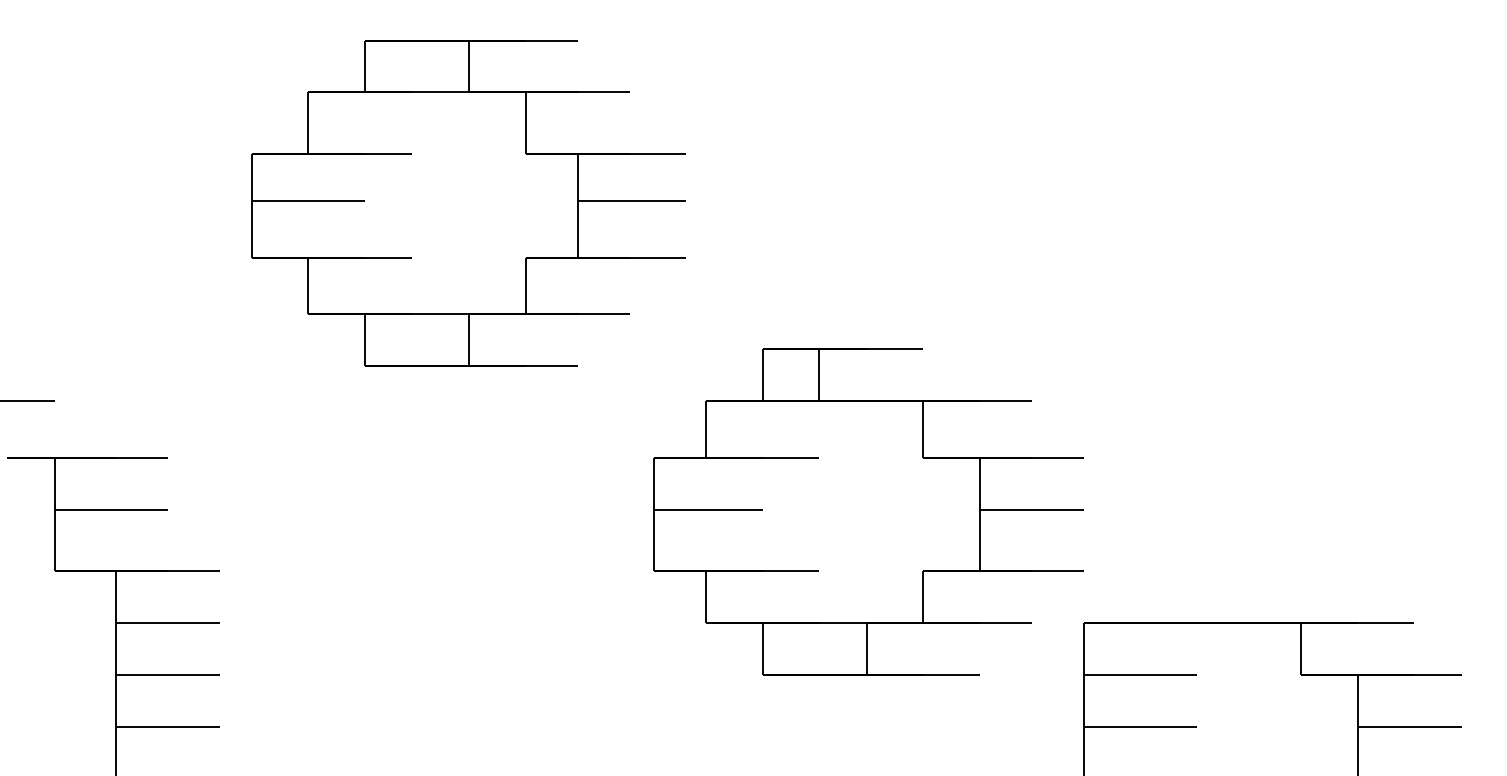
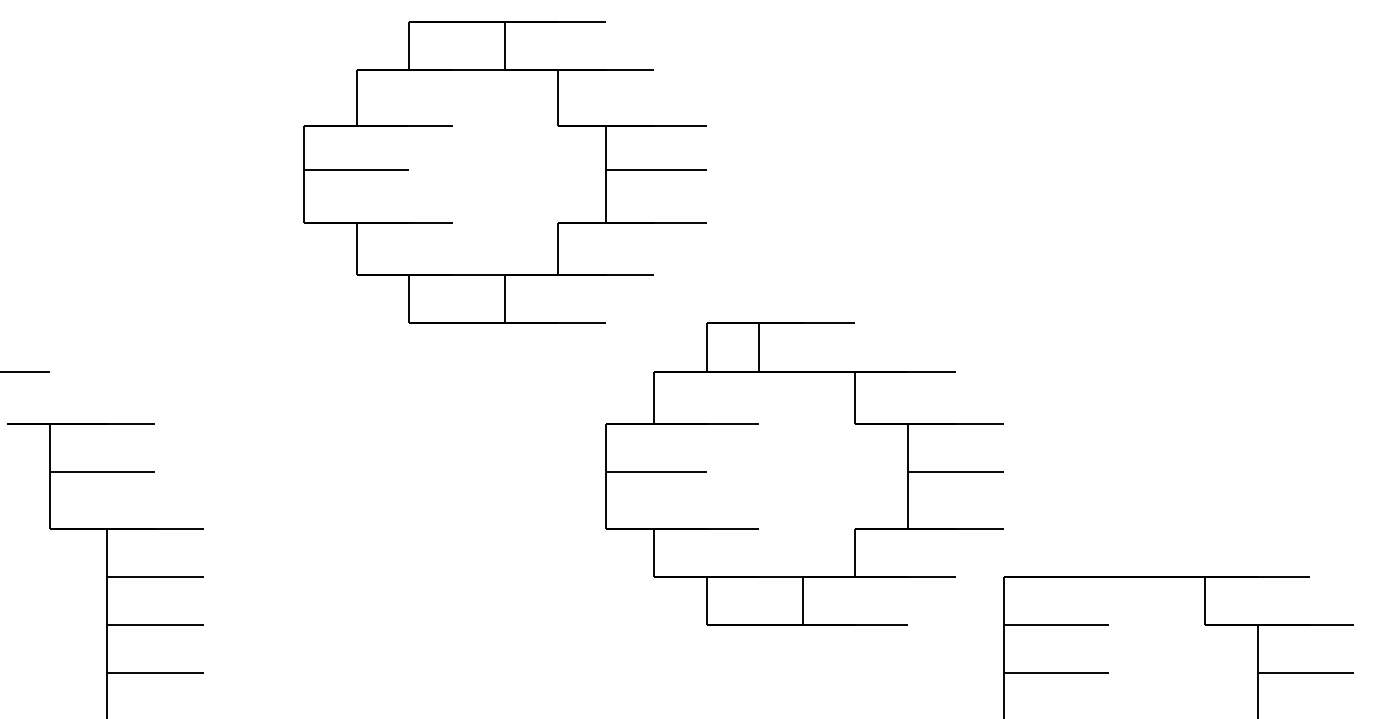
part: (468, 203) -> (504, 172), moved

